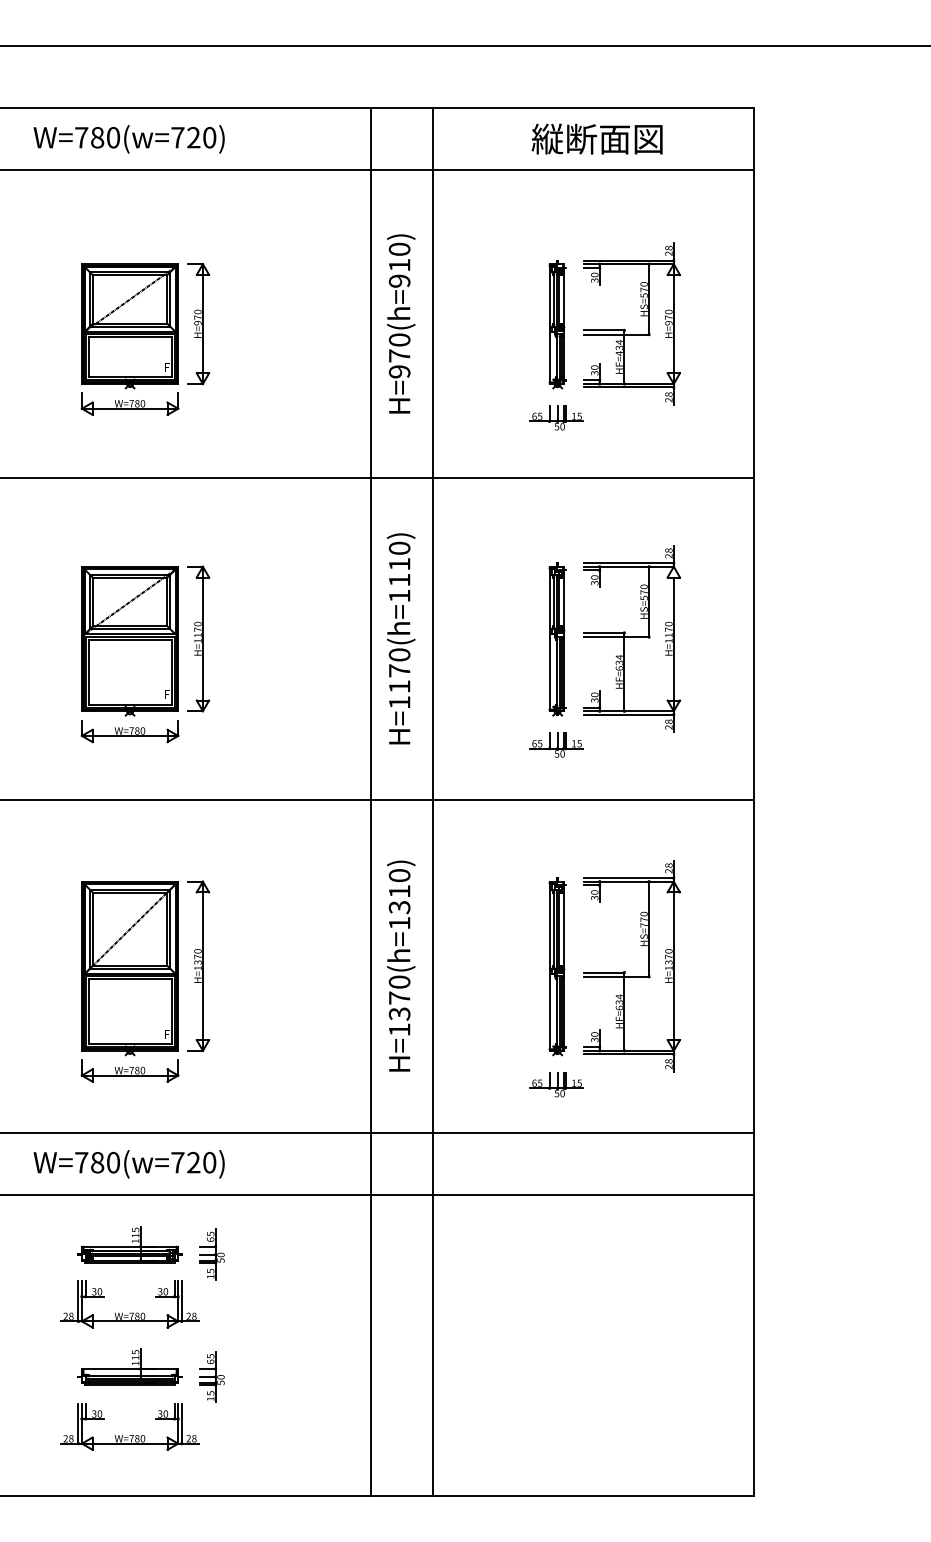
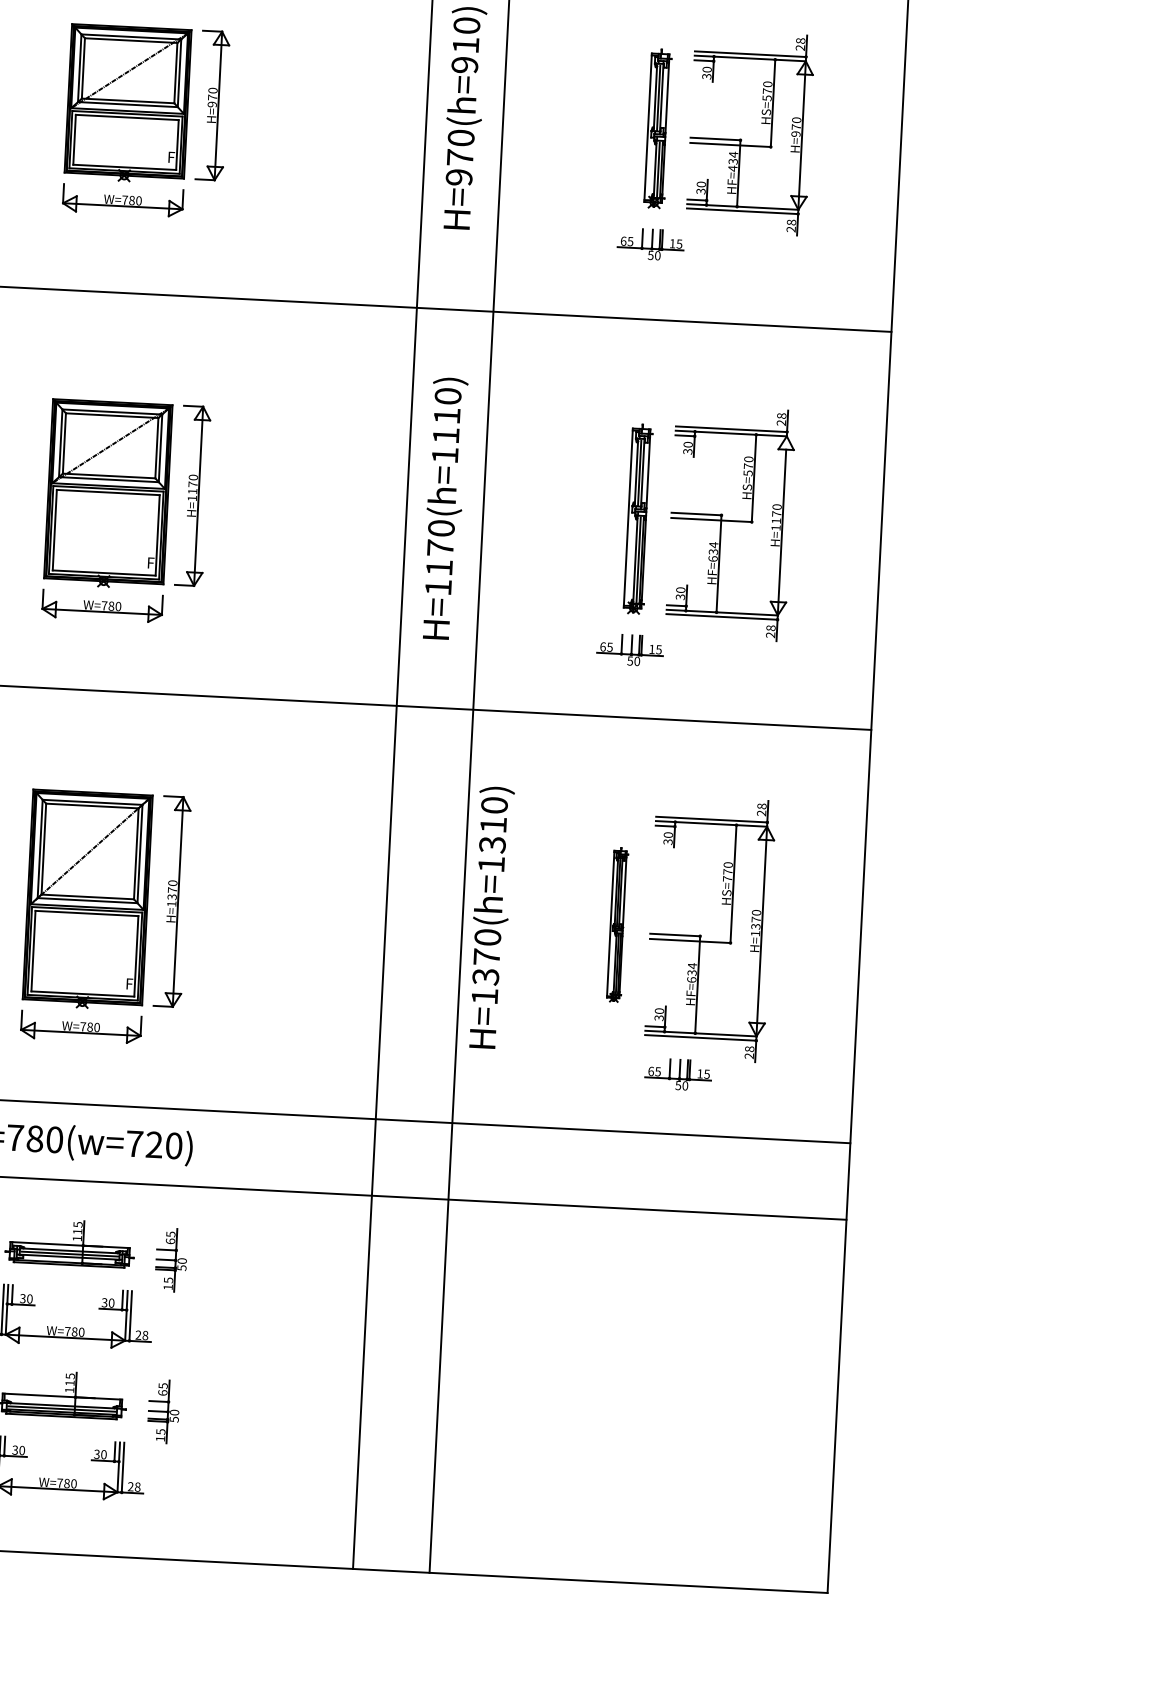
text: (401, 965) -> (491, 916), moved
part: (557, 966) -> (617, 924), size x0.7
part: (556, 1084) -> (678, 1074), moved

